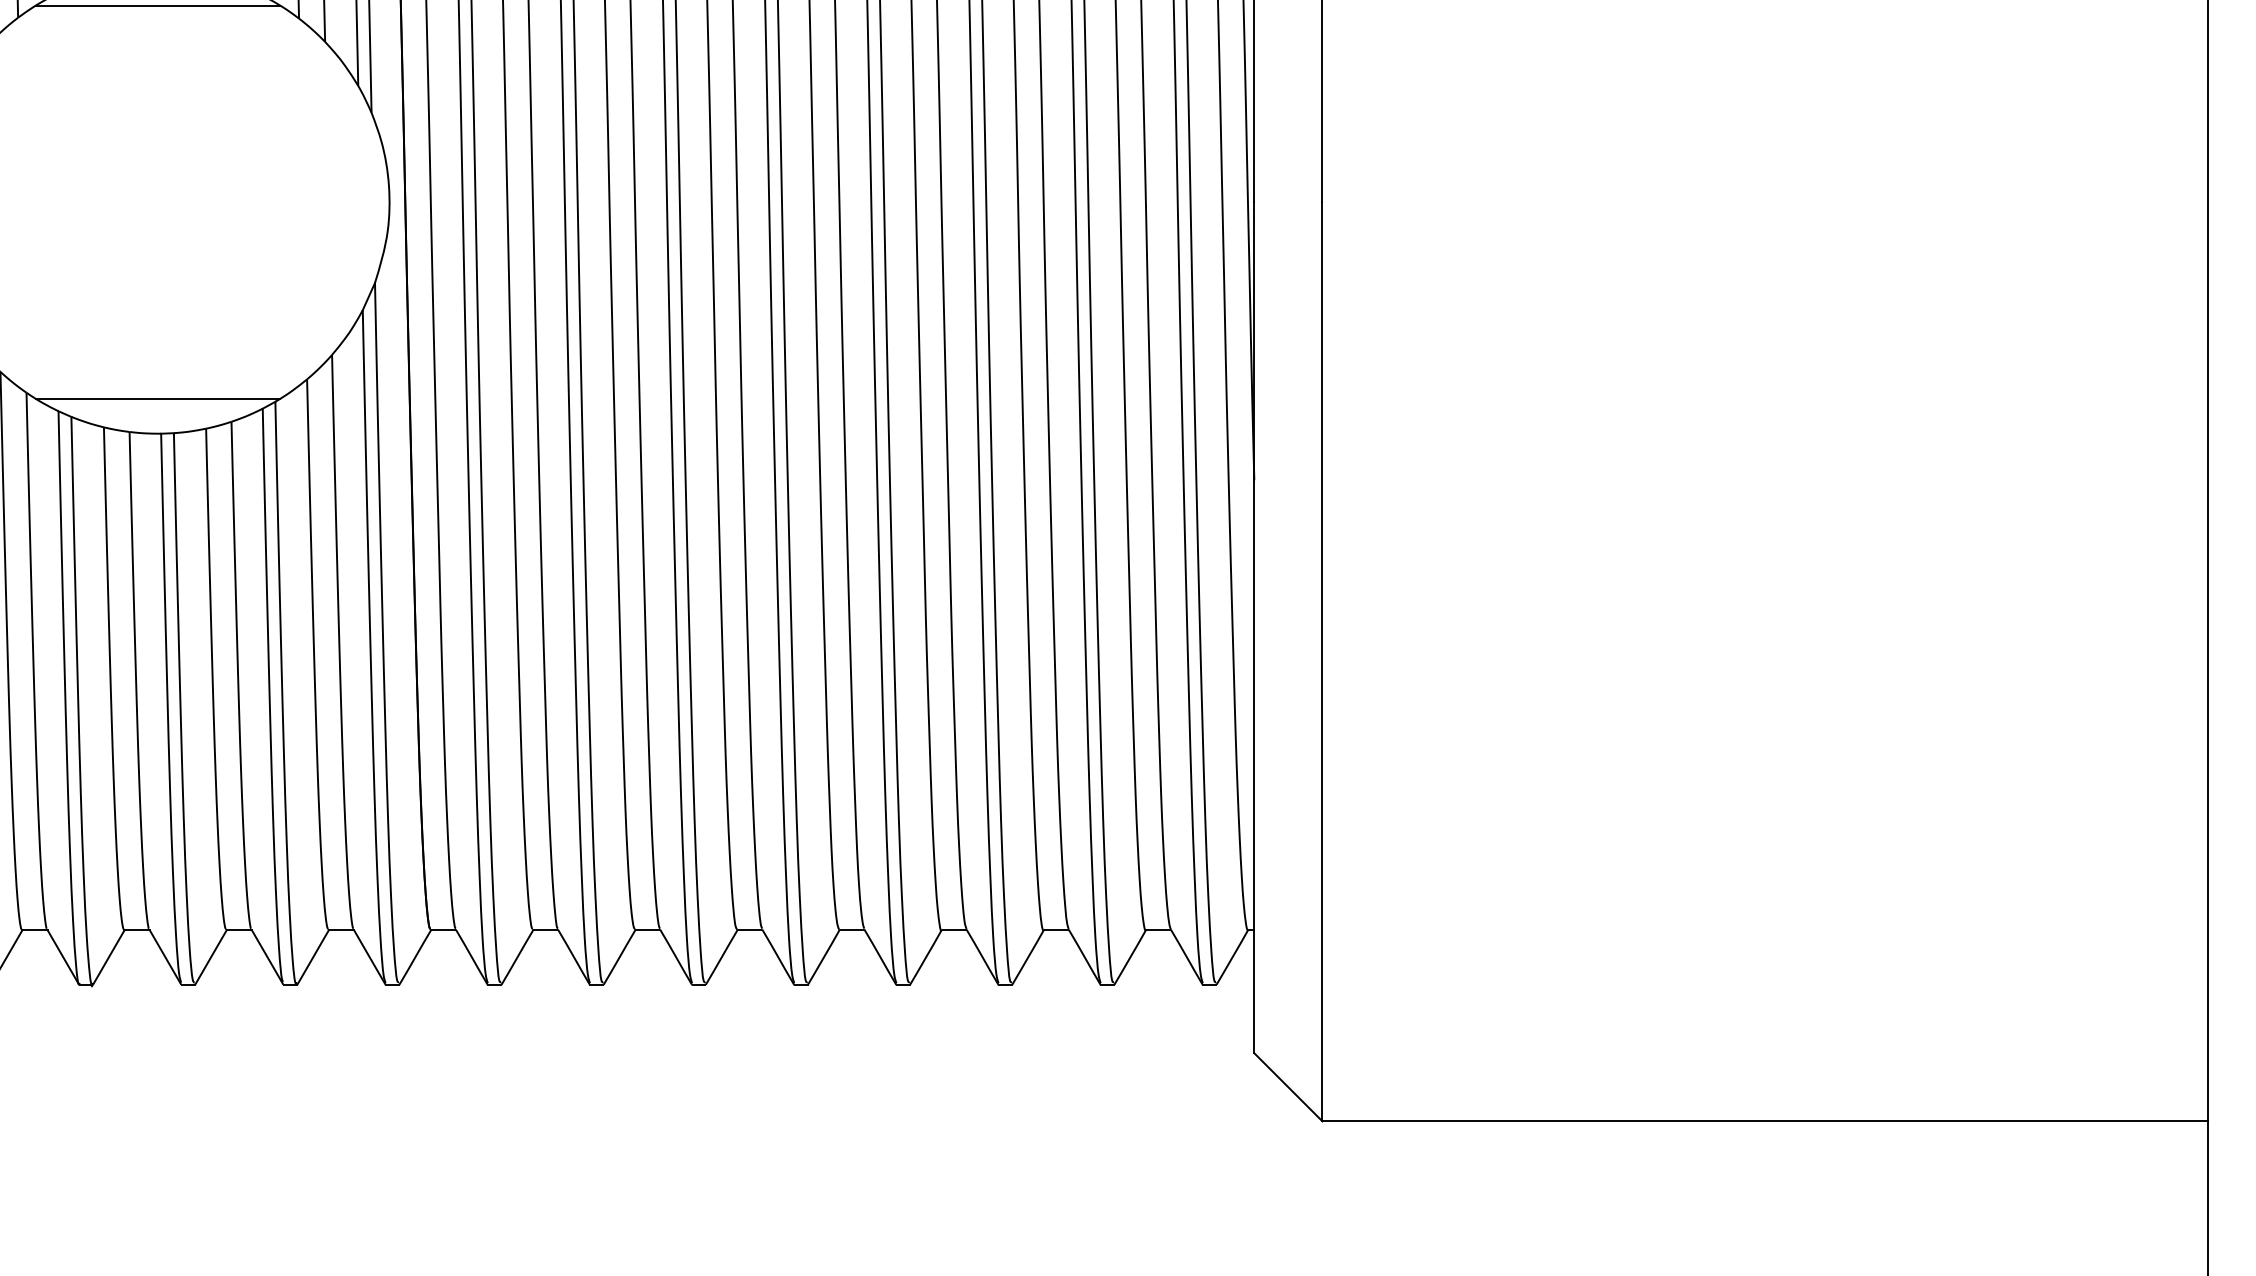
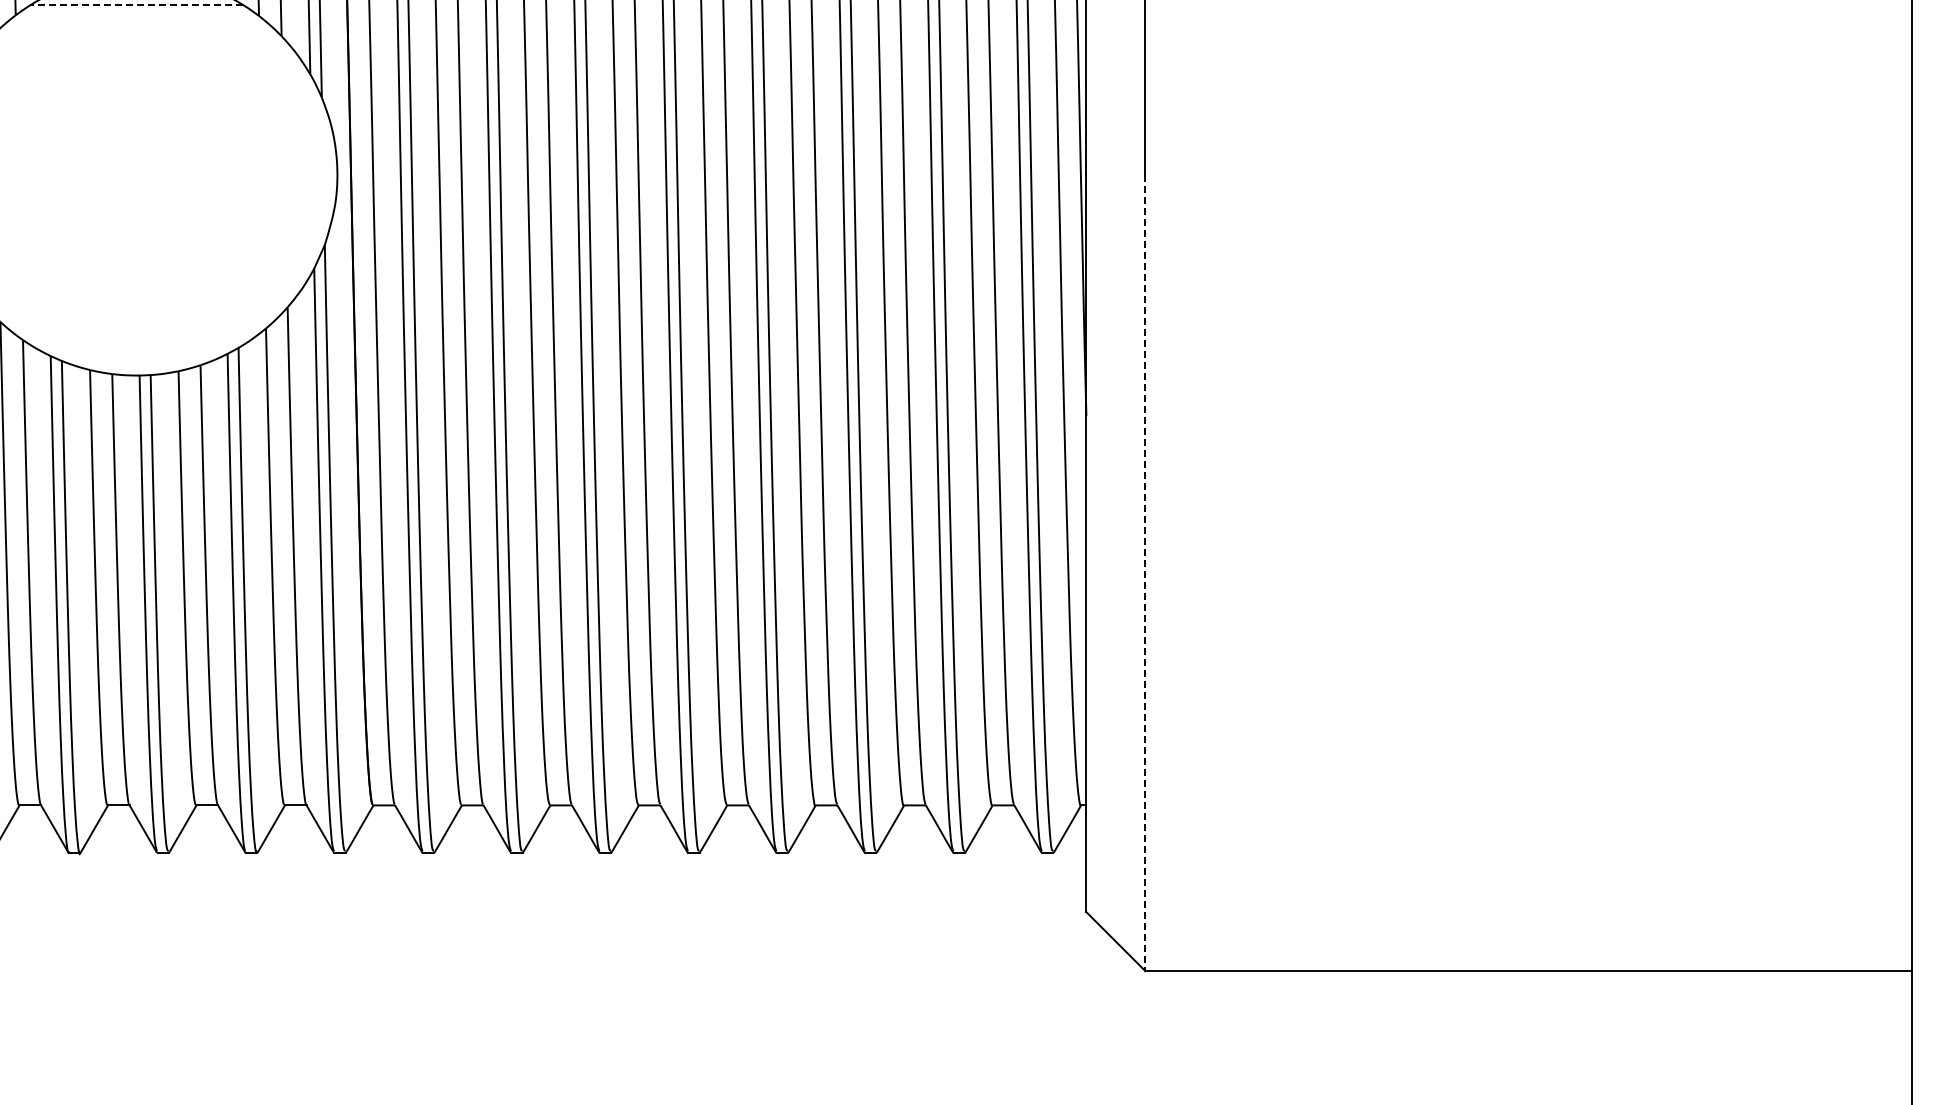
line: (157, 5) -> (136, 4), solid -> dashed
line: (157, 398) -> (136, 345), removed
line: (1322, 662) -> (1145, 573), solid -> dashed

